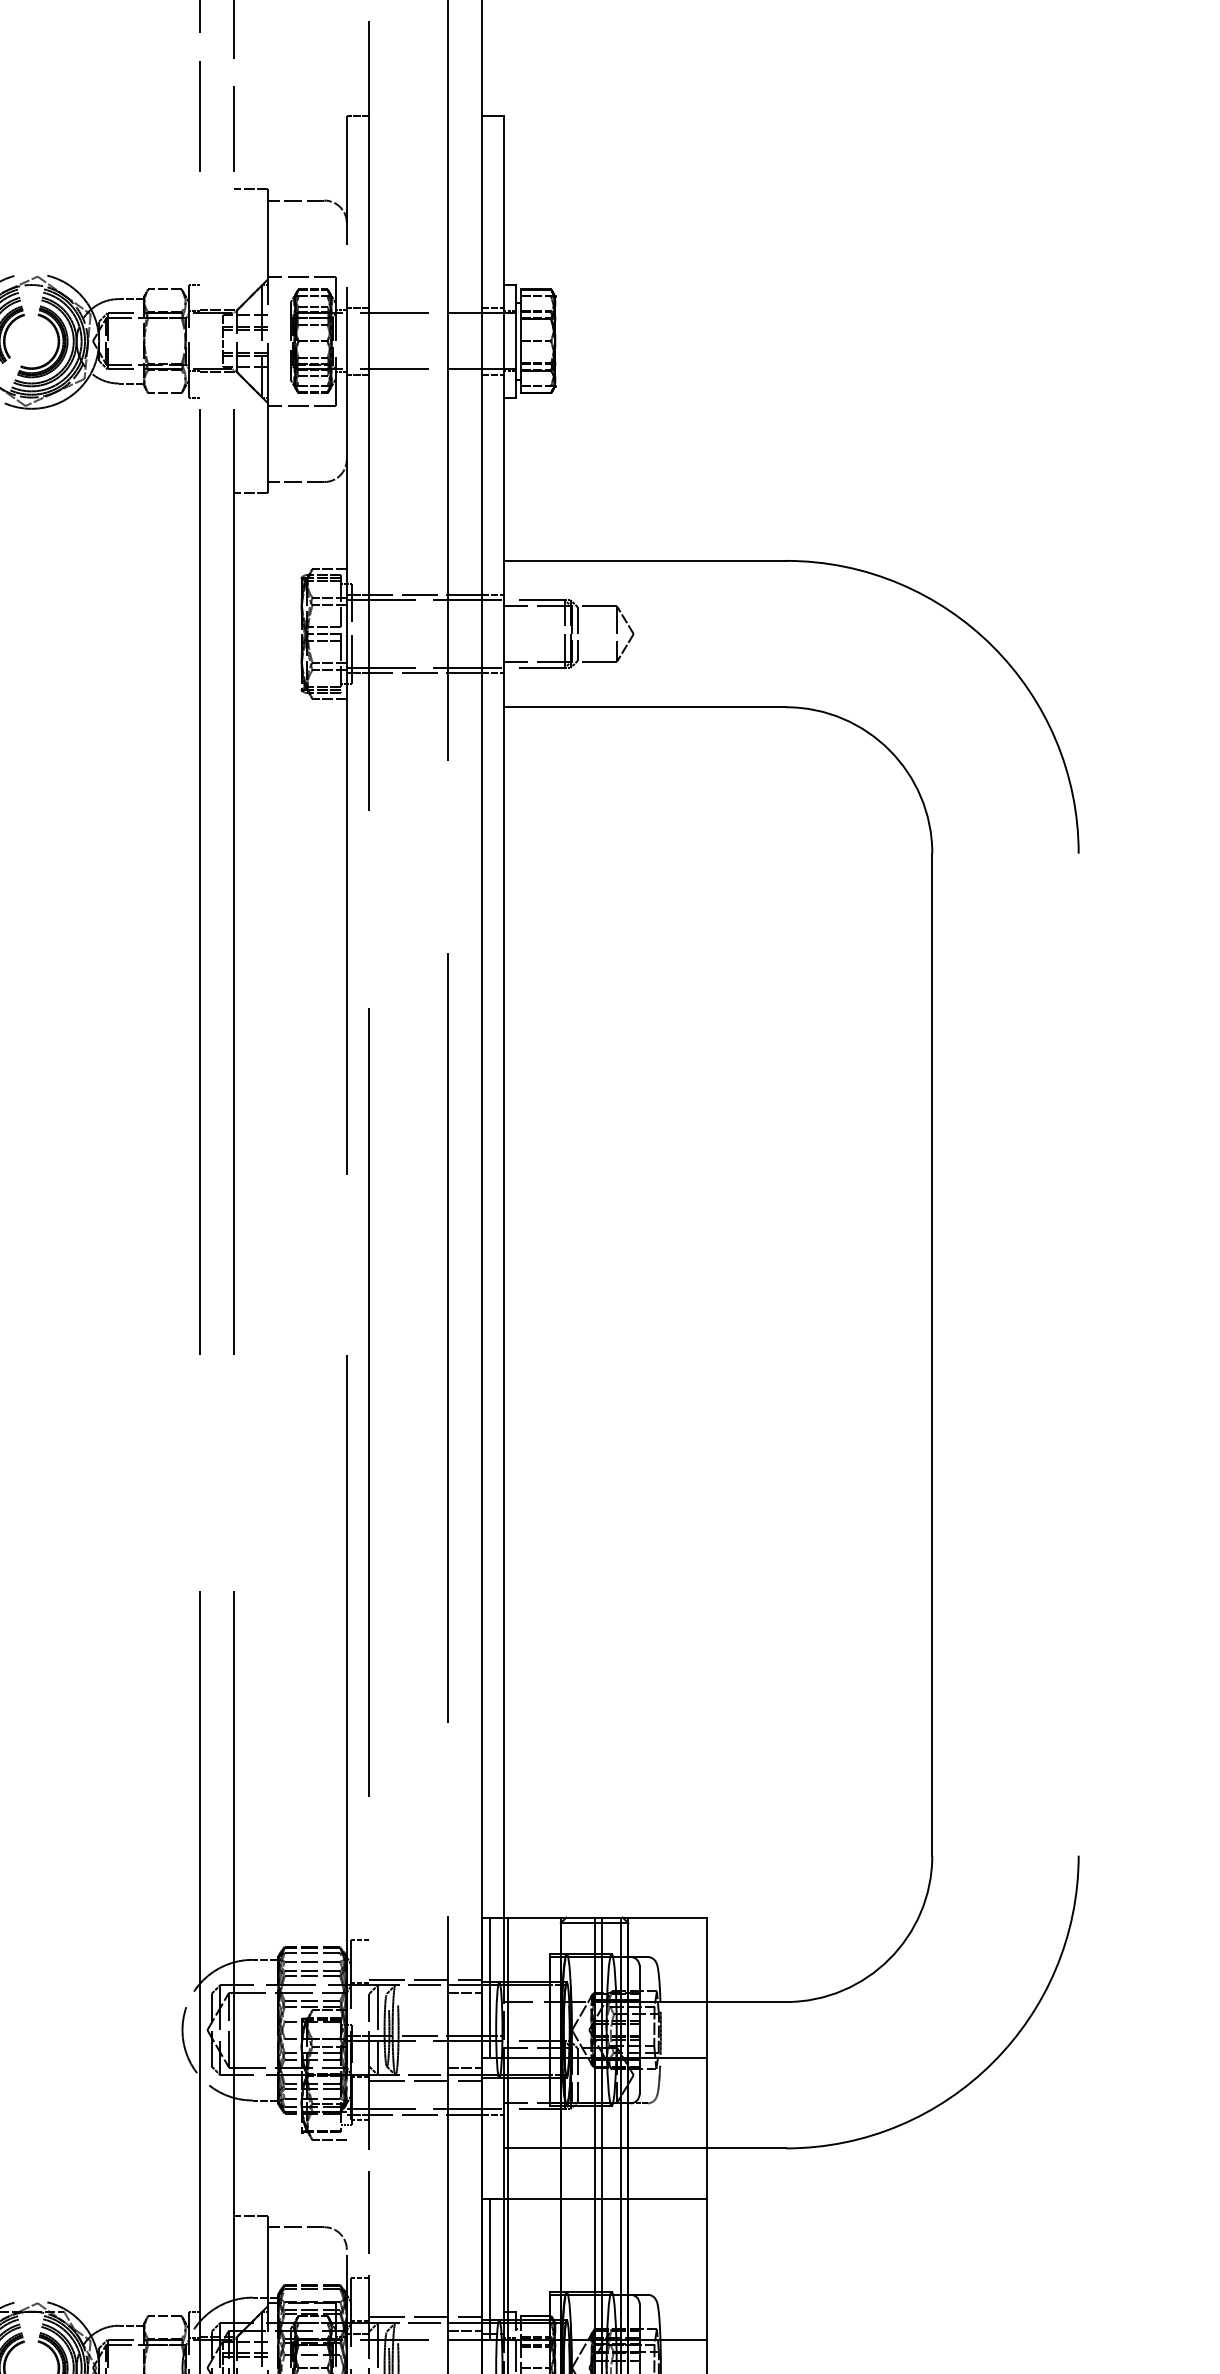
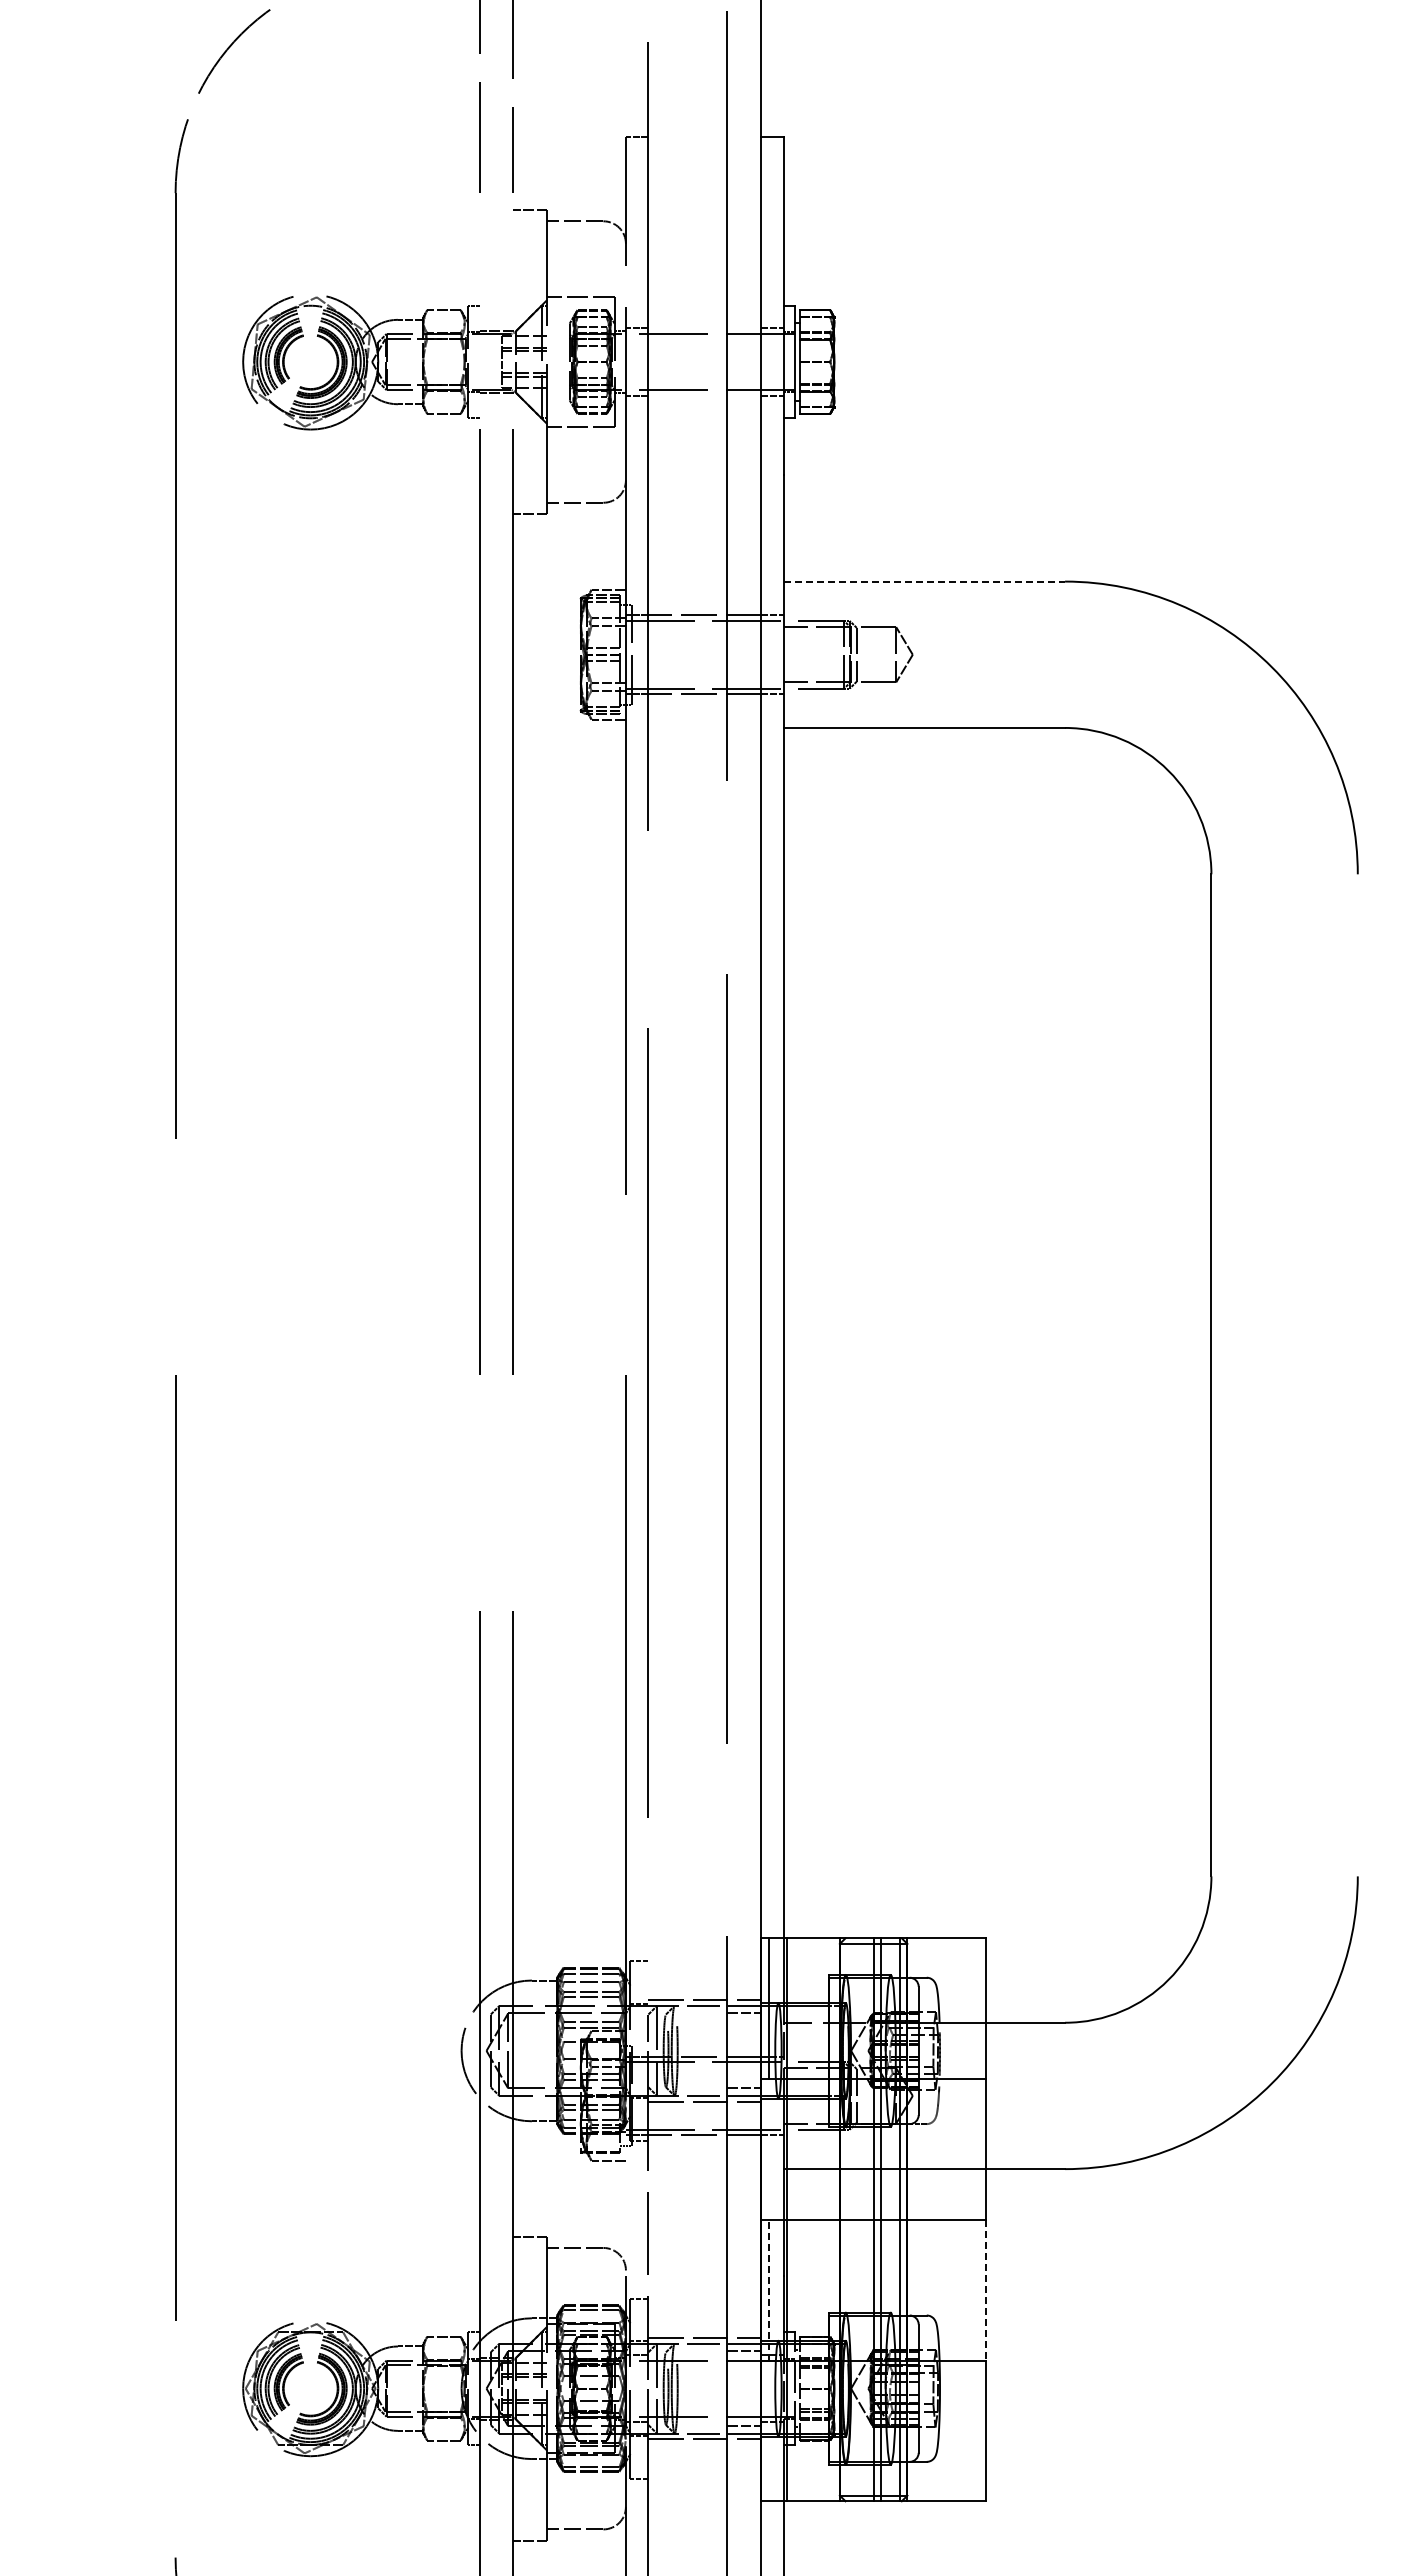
line: (645, 560) -> (924, 581), solid -> dashed
line: (489, 2268) -> (768, 2289), solid -> dashed
line: (707, 2269) -> (986, 2290), solid -> dashed

